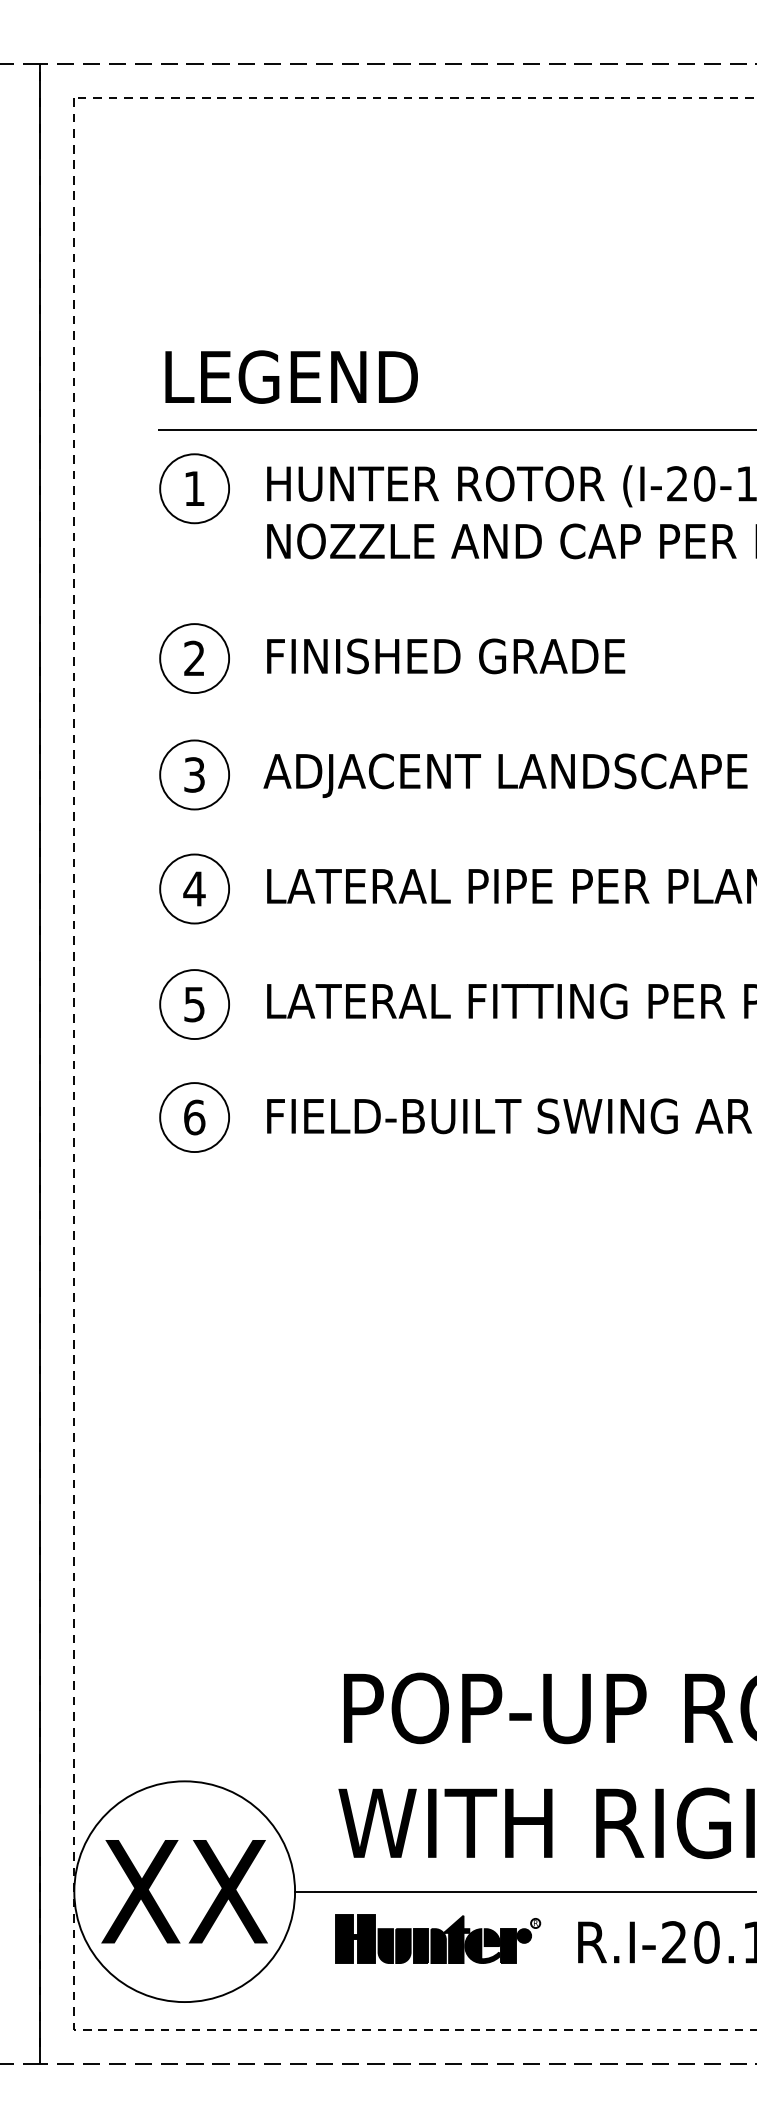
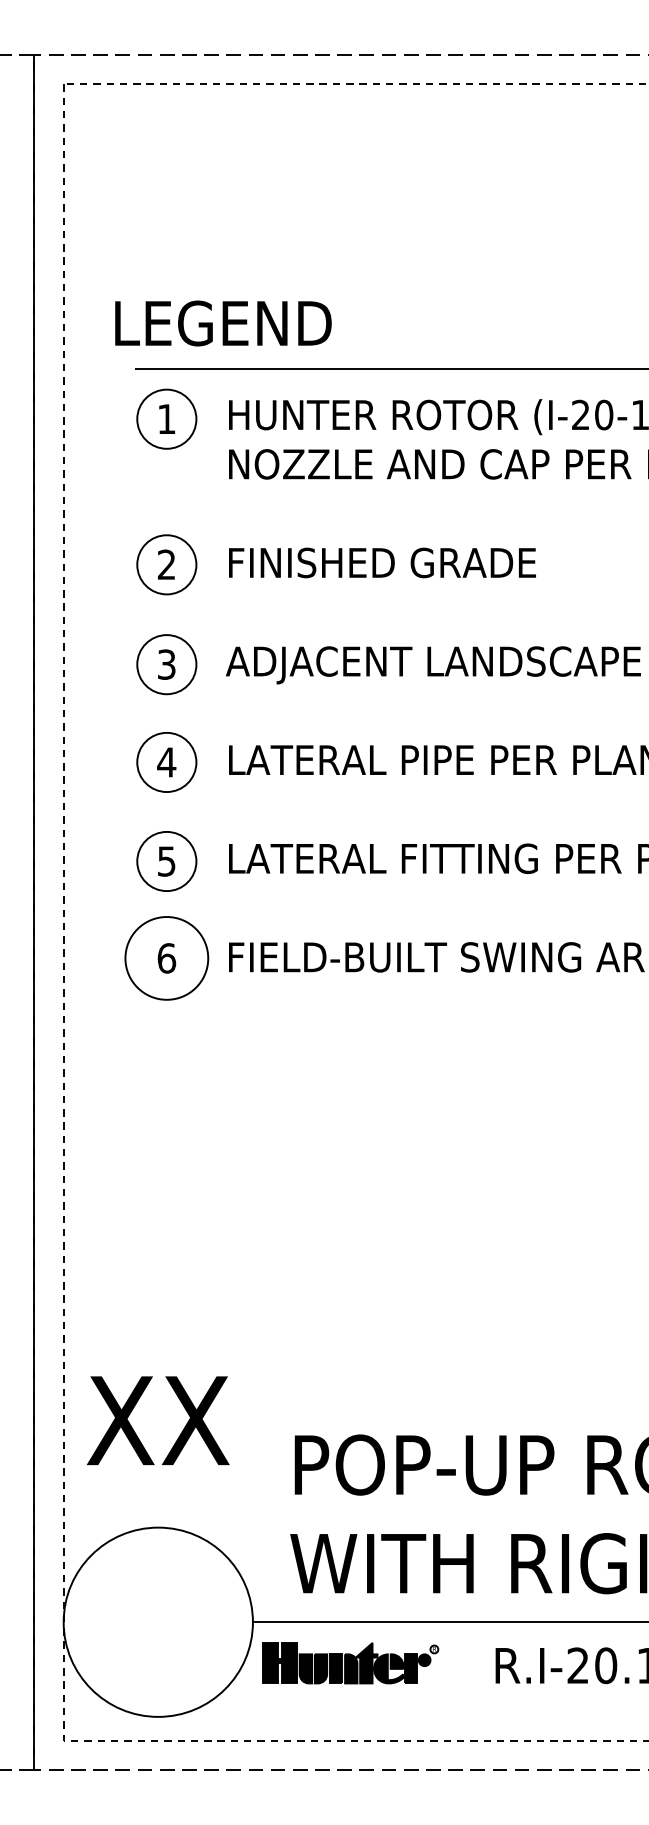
text: (291, 376) -> (223, 322), moved
circle: (194, 1117) -> (166, 958), size x1.4
text: (184, 1891) -> (158, 1420), moved
part: (438, 1938) -> (351, 1662), moved

